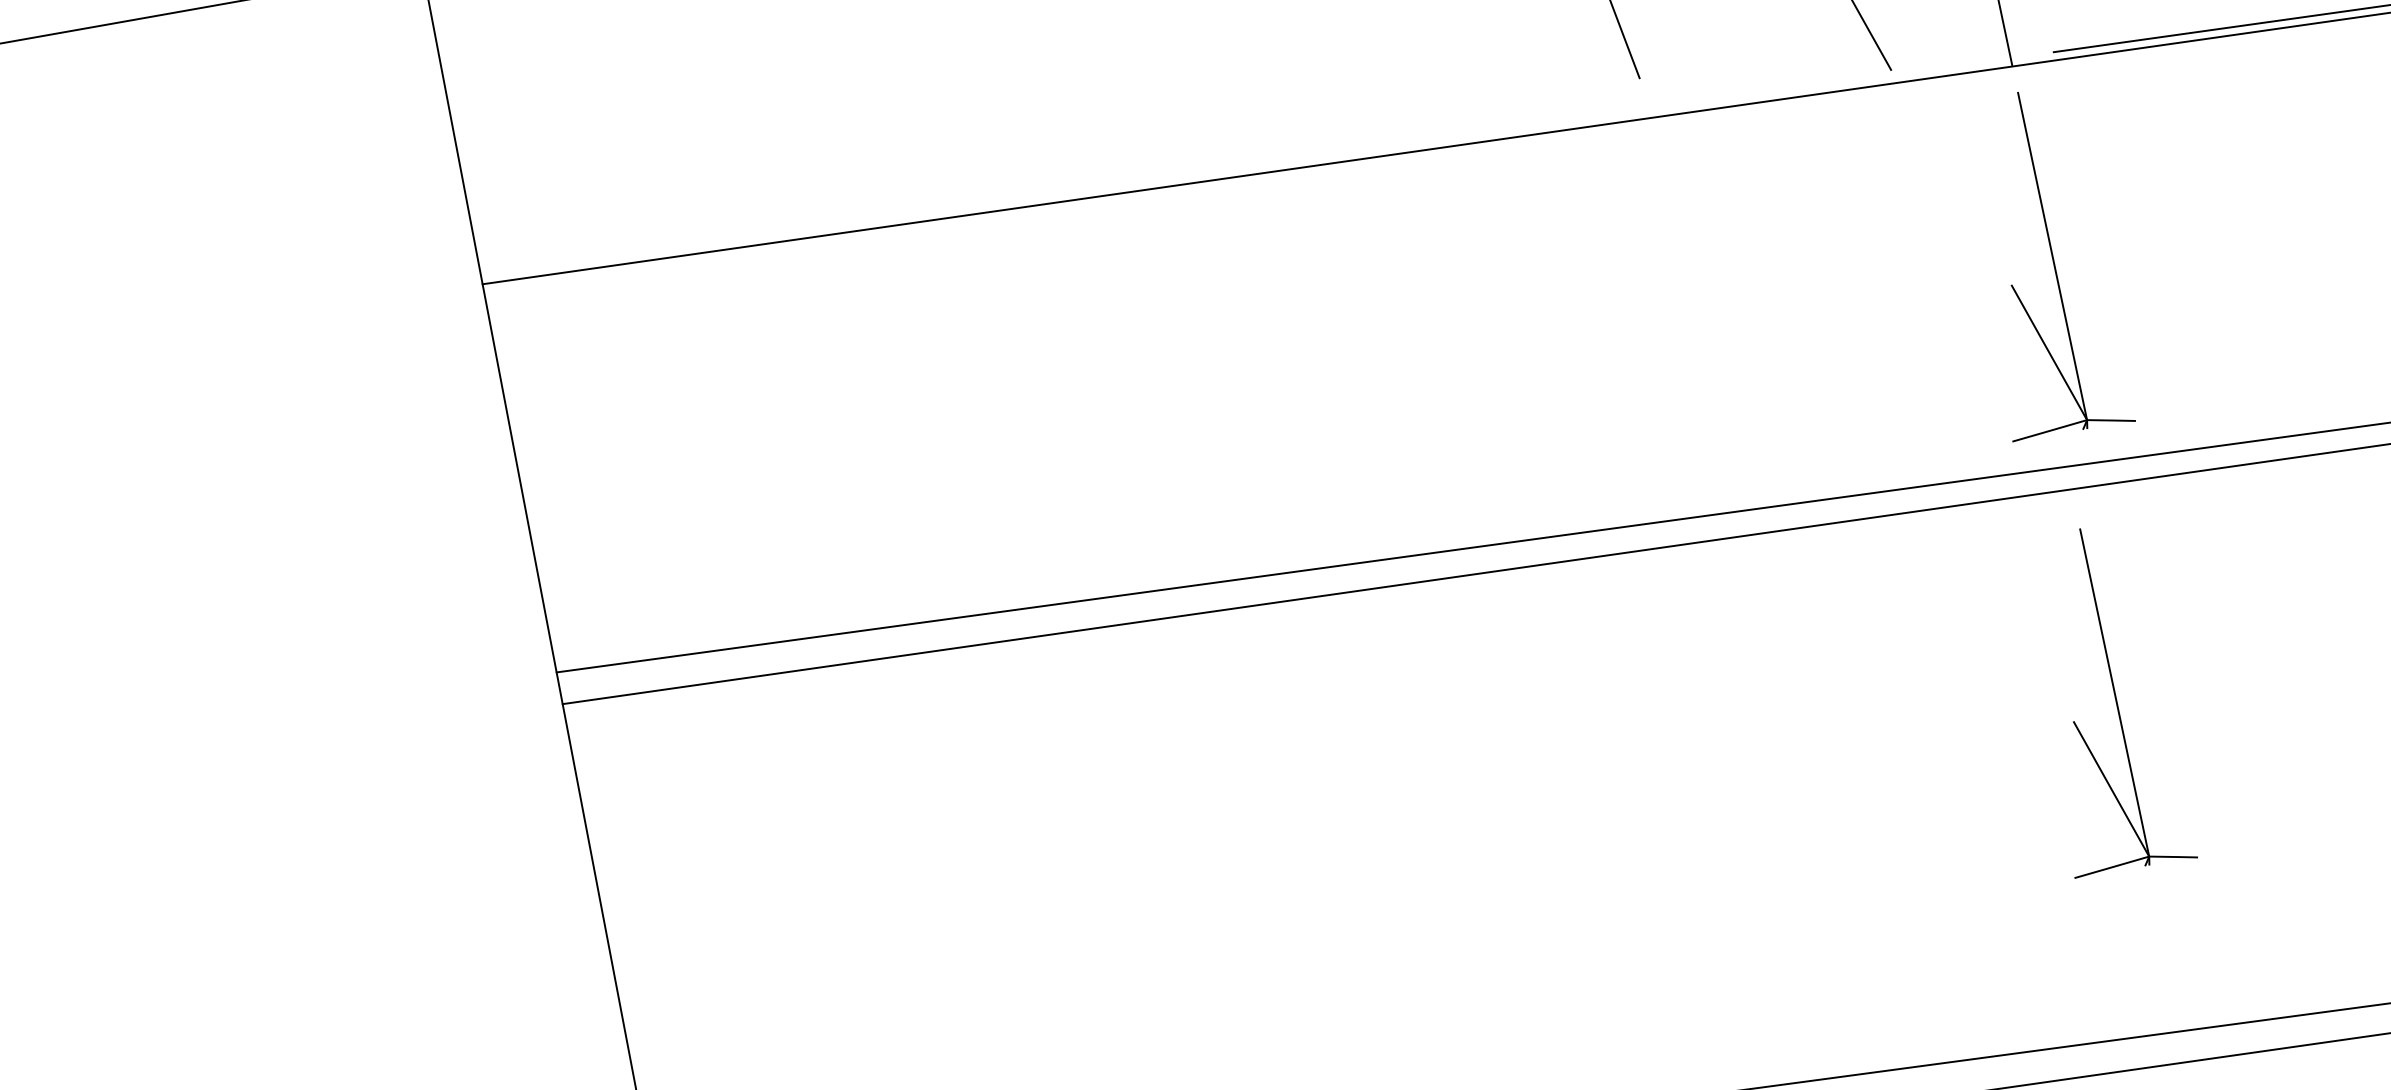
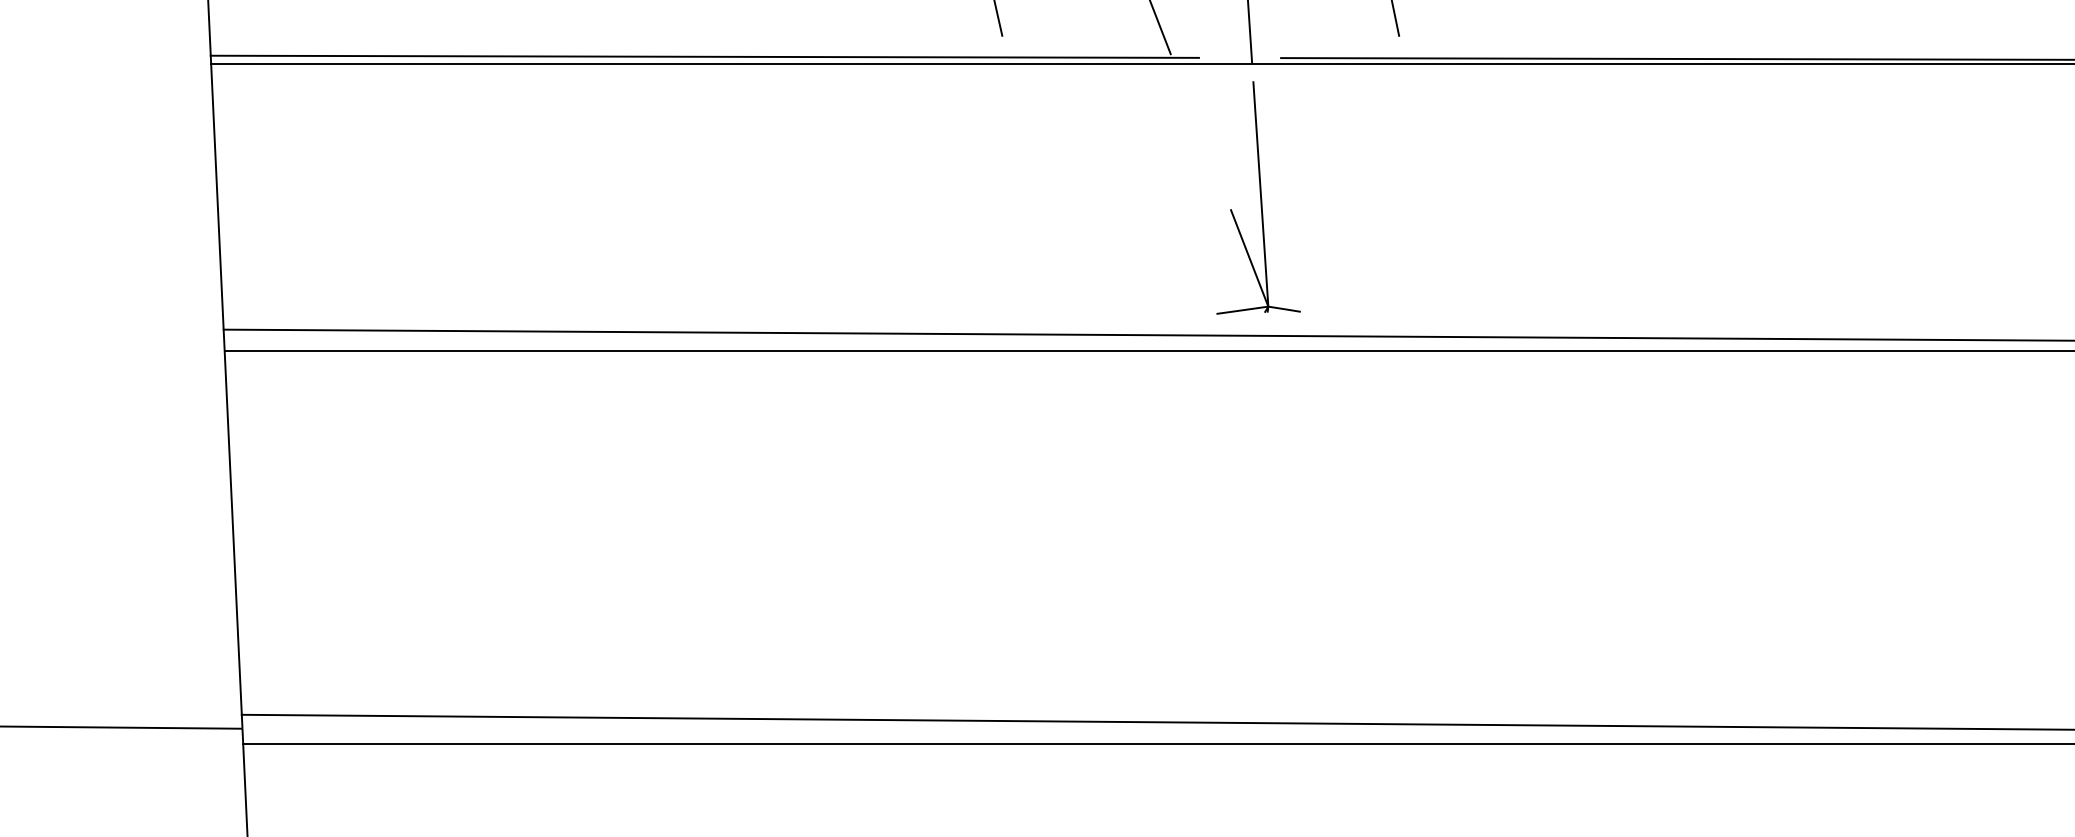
line: (1206, 170) -> (704, 56), added
part: (2111, 698) -> (1258, 494), removed

